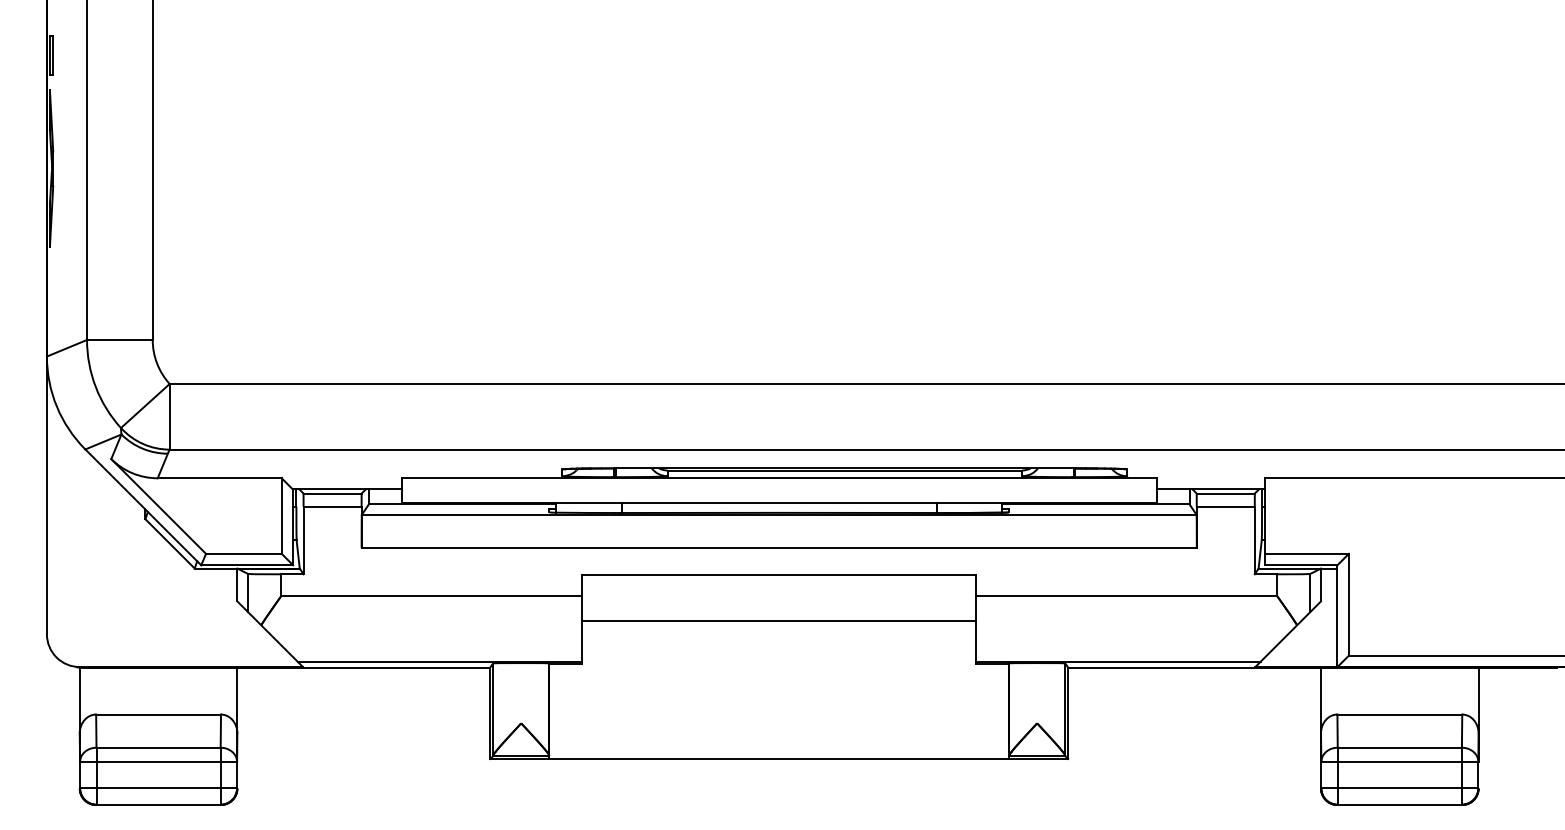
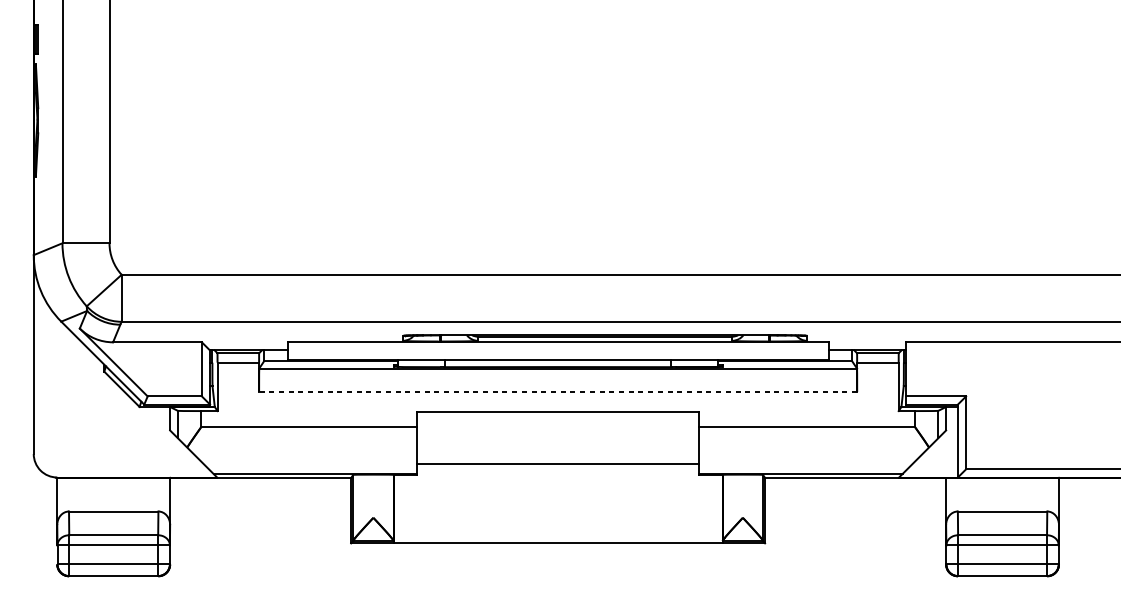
line: (779, 547) -> (558, 391), solid -> dashed
line: (779, 621) -> (558, 464), moved

